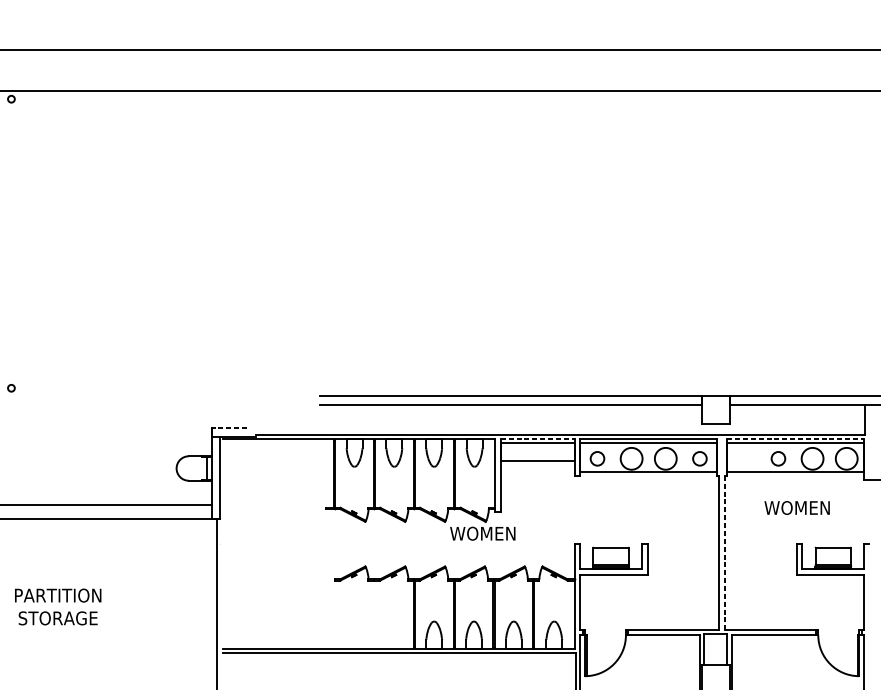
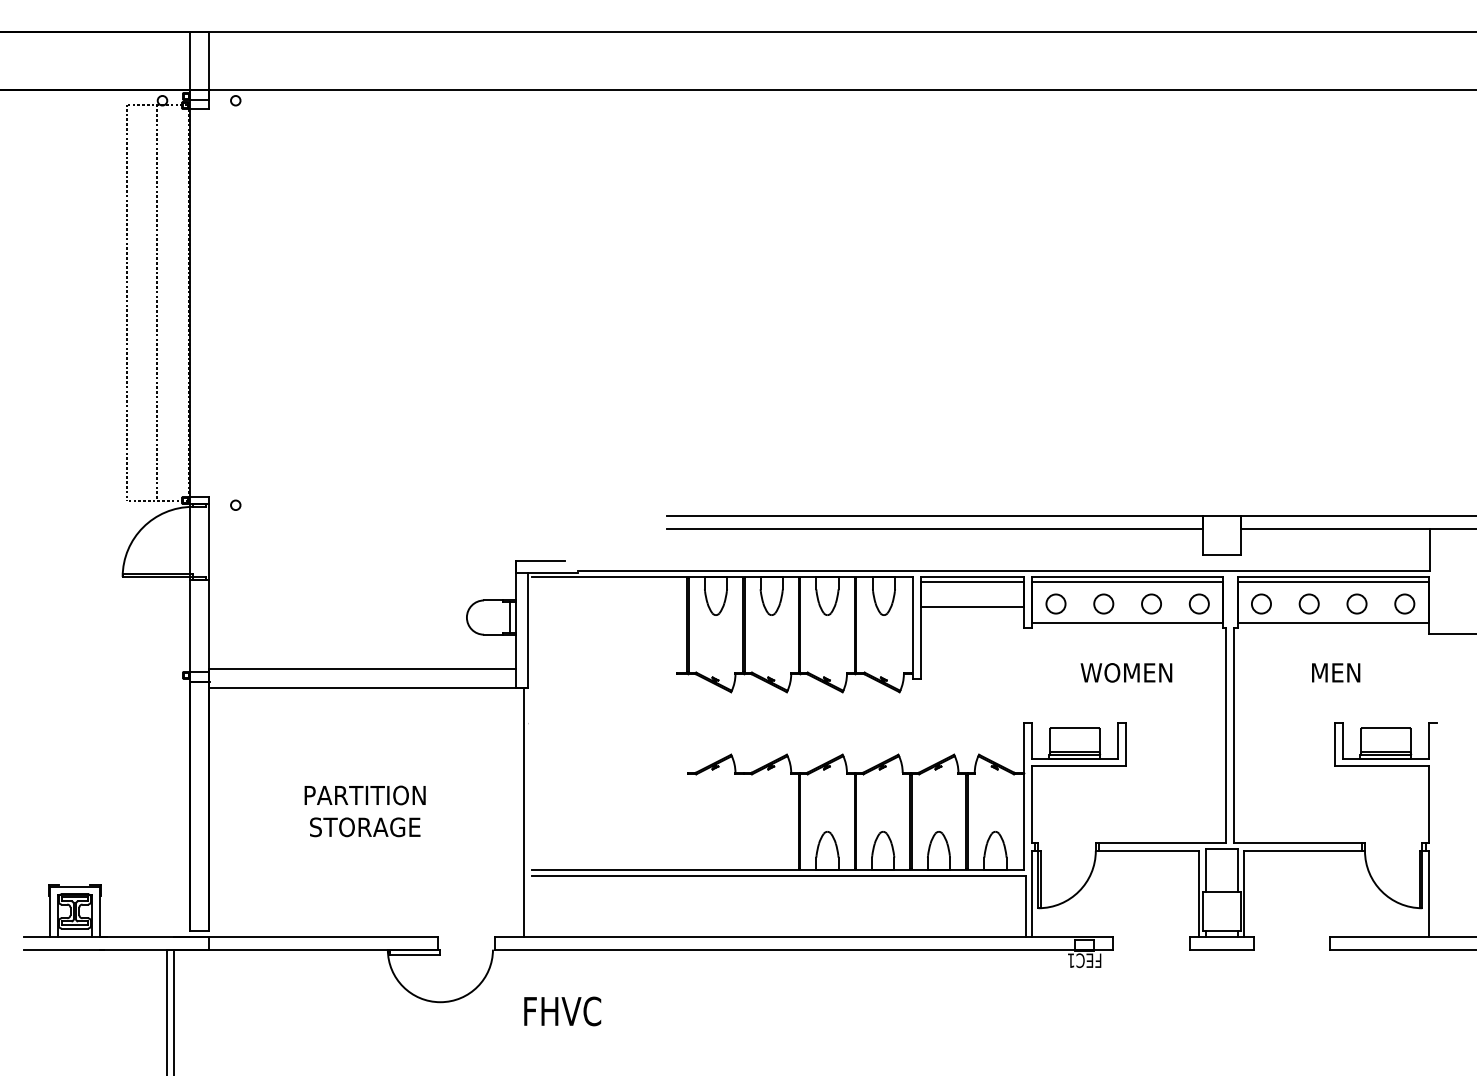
line: (229, 427) -> (540, 560), dashed -> solid
line: (537, 439) -> (972, 576), dashed -> solid
line: (795, 439) -> (1333, 576), dashed -> solid
circle: (631, 458) -> (1103, 603), size x0.62
circle: (665, 458) -> (1151, 603), size x0.62
circle: (744, 458) -> (1261, 603), added
circle: (812, 458) -> (1356, 603), size x0.62
circle: (846, 458) -> (1404, 603), size x0.62
text: (797, 507) -> (1335, 672), WOMEN -> MEN
text: (482, 533) -> (1126, 672), moved
line: (725, 552) -> (1234, 735), dashed -> solid
text: (57, 607) -> (364, 811), moved

